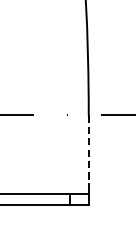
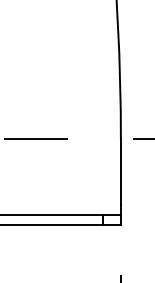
line: (88, 149) -> (120, 172), dashed -> solid

